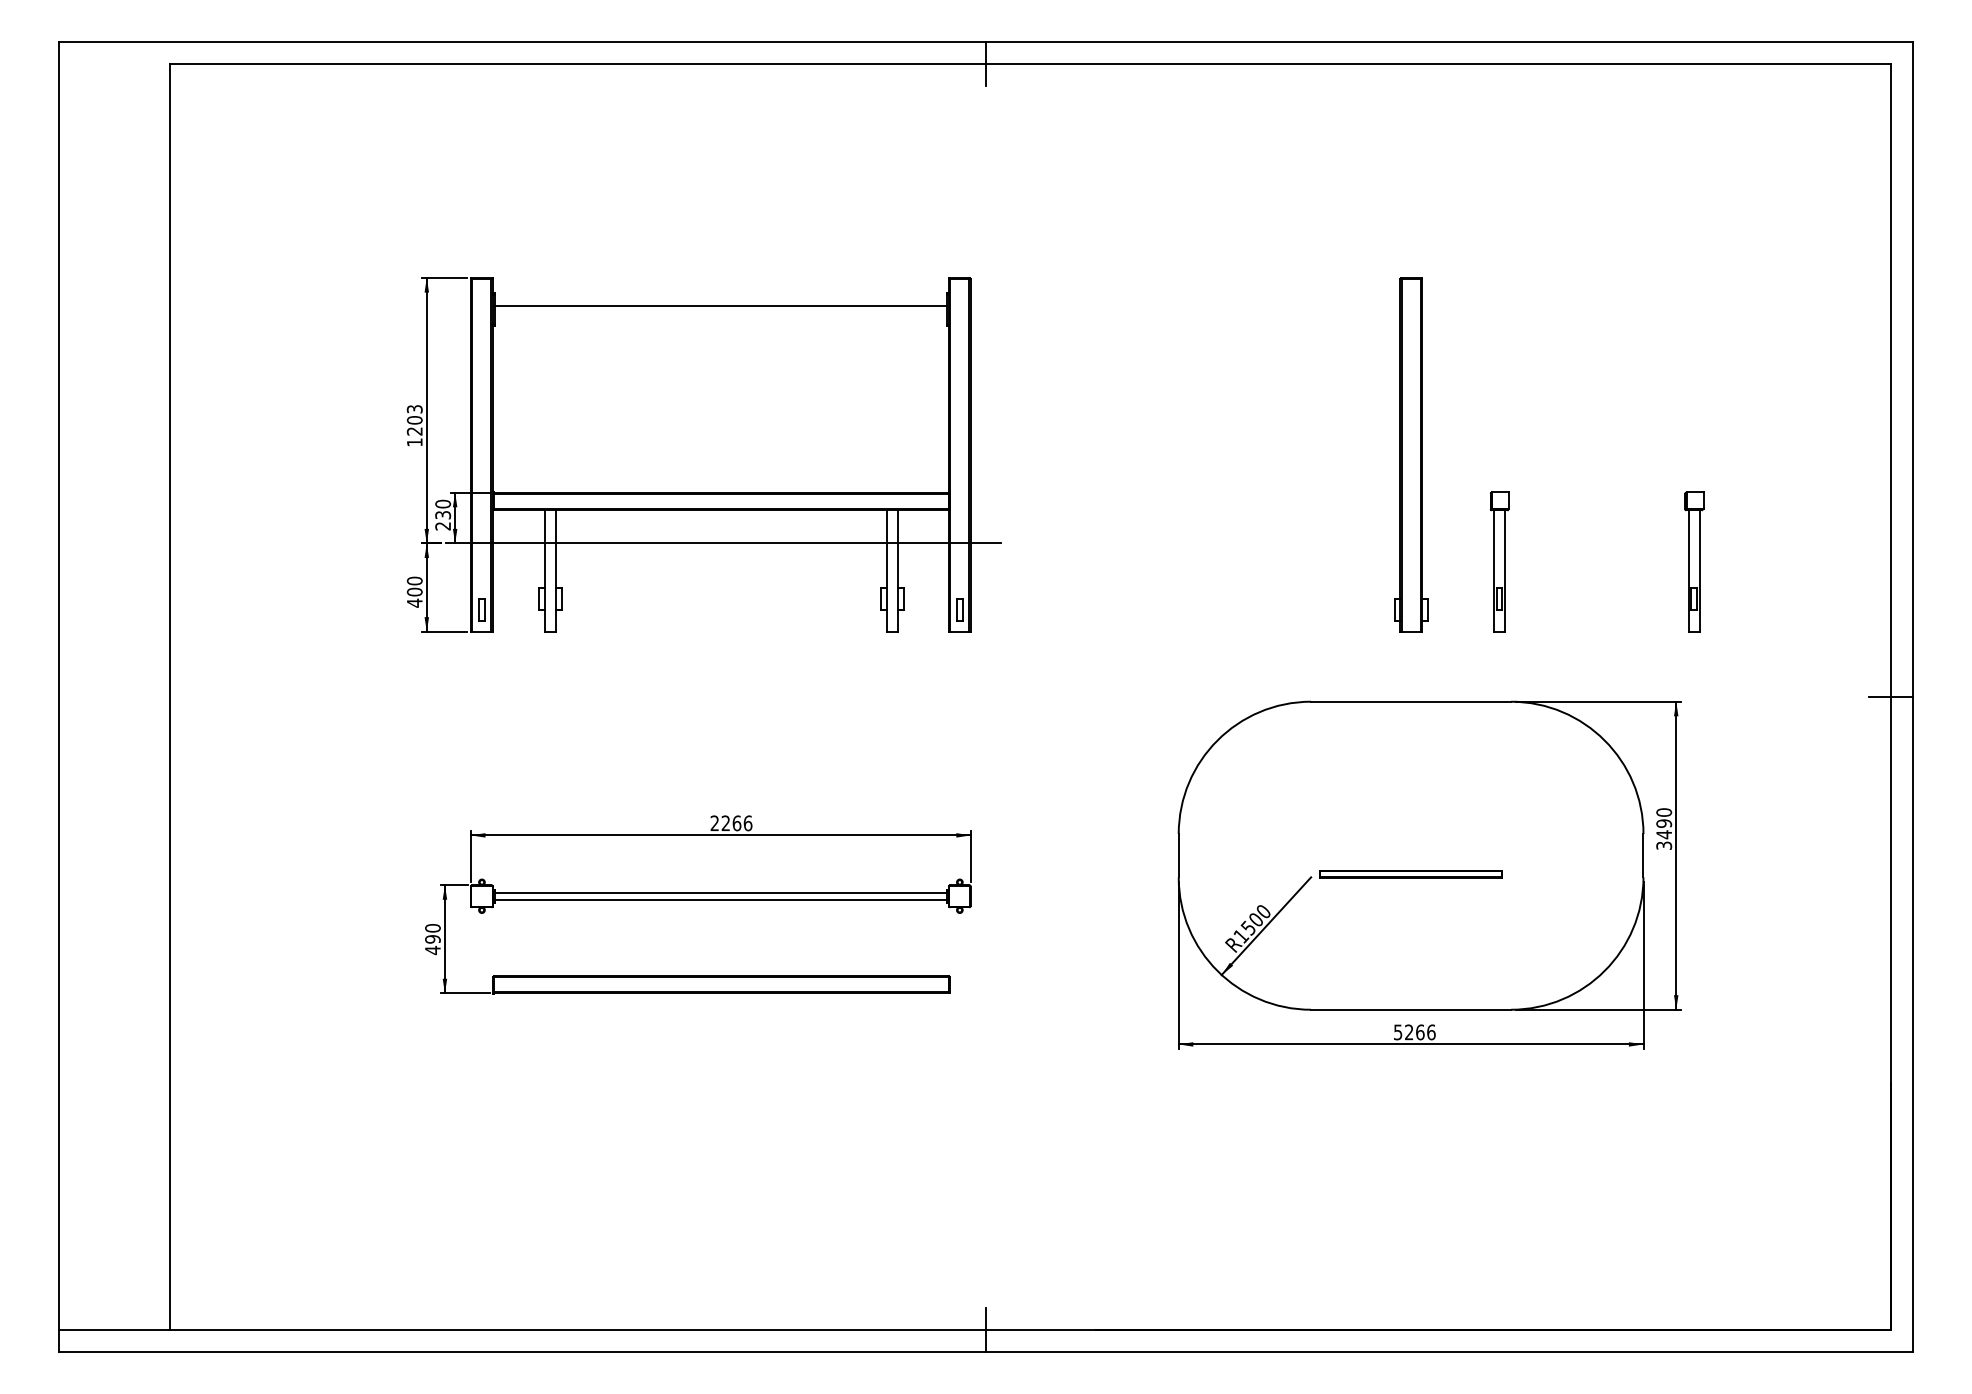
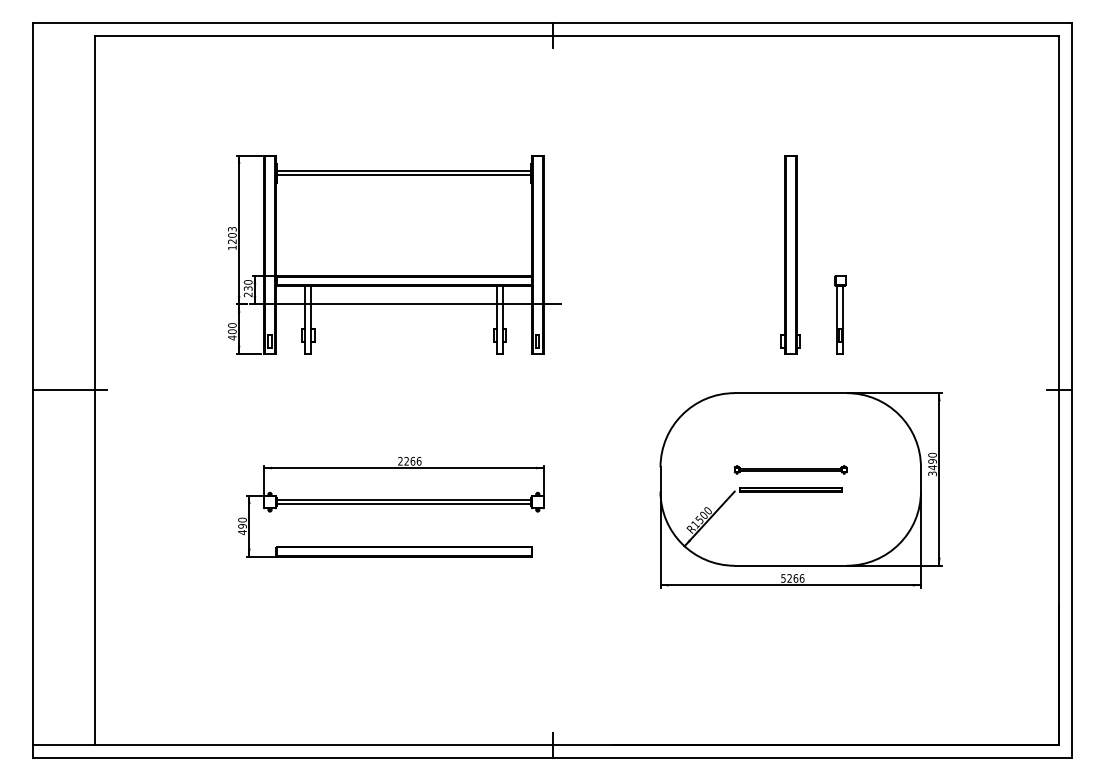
line: (720, 313) -> (403, 175), added
part: (1694, 561) -> (949, 314), removed
line: (125, 697) -> (70, 390), added
part: (1410, 837) -> (790, 469), added

